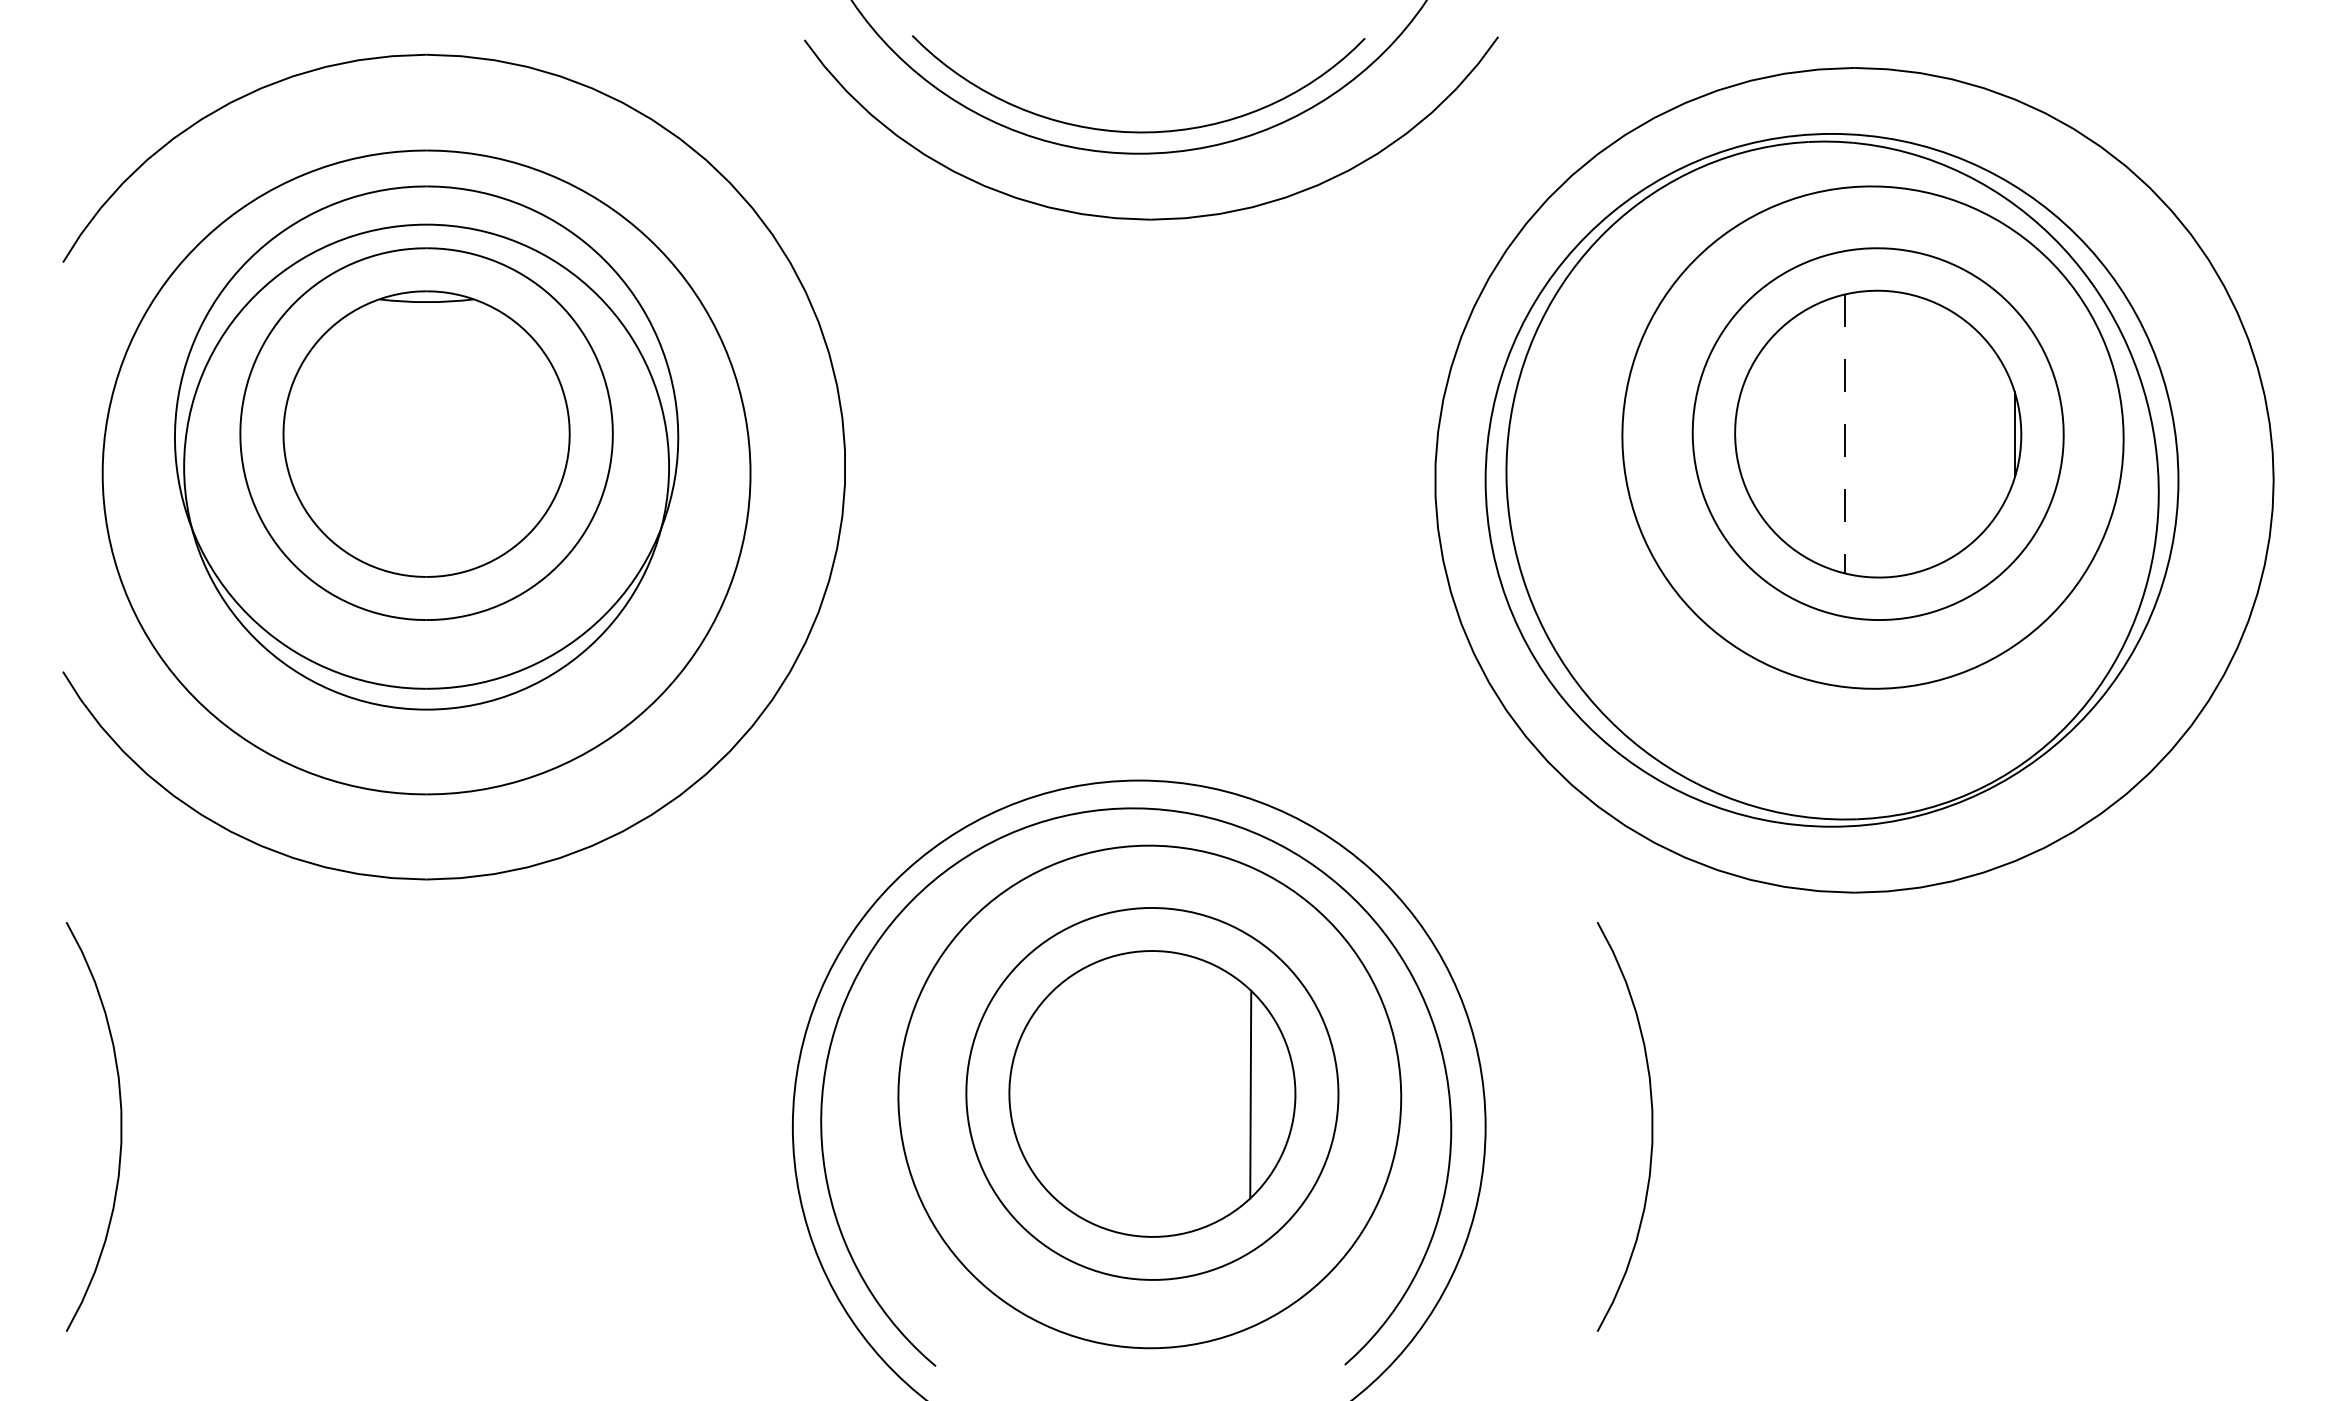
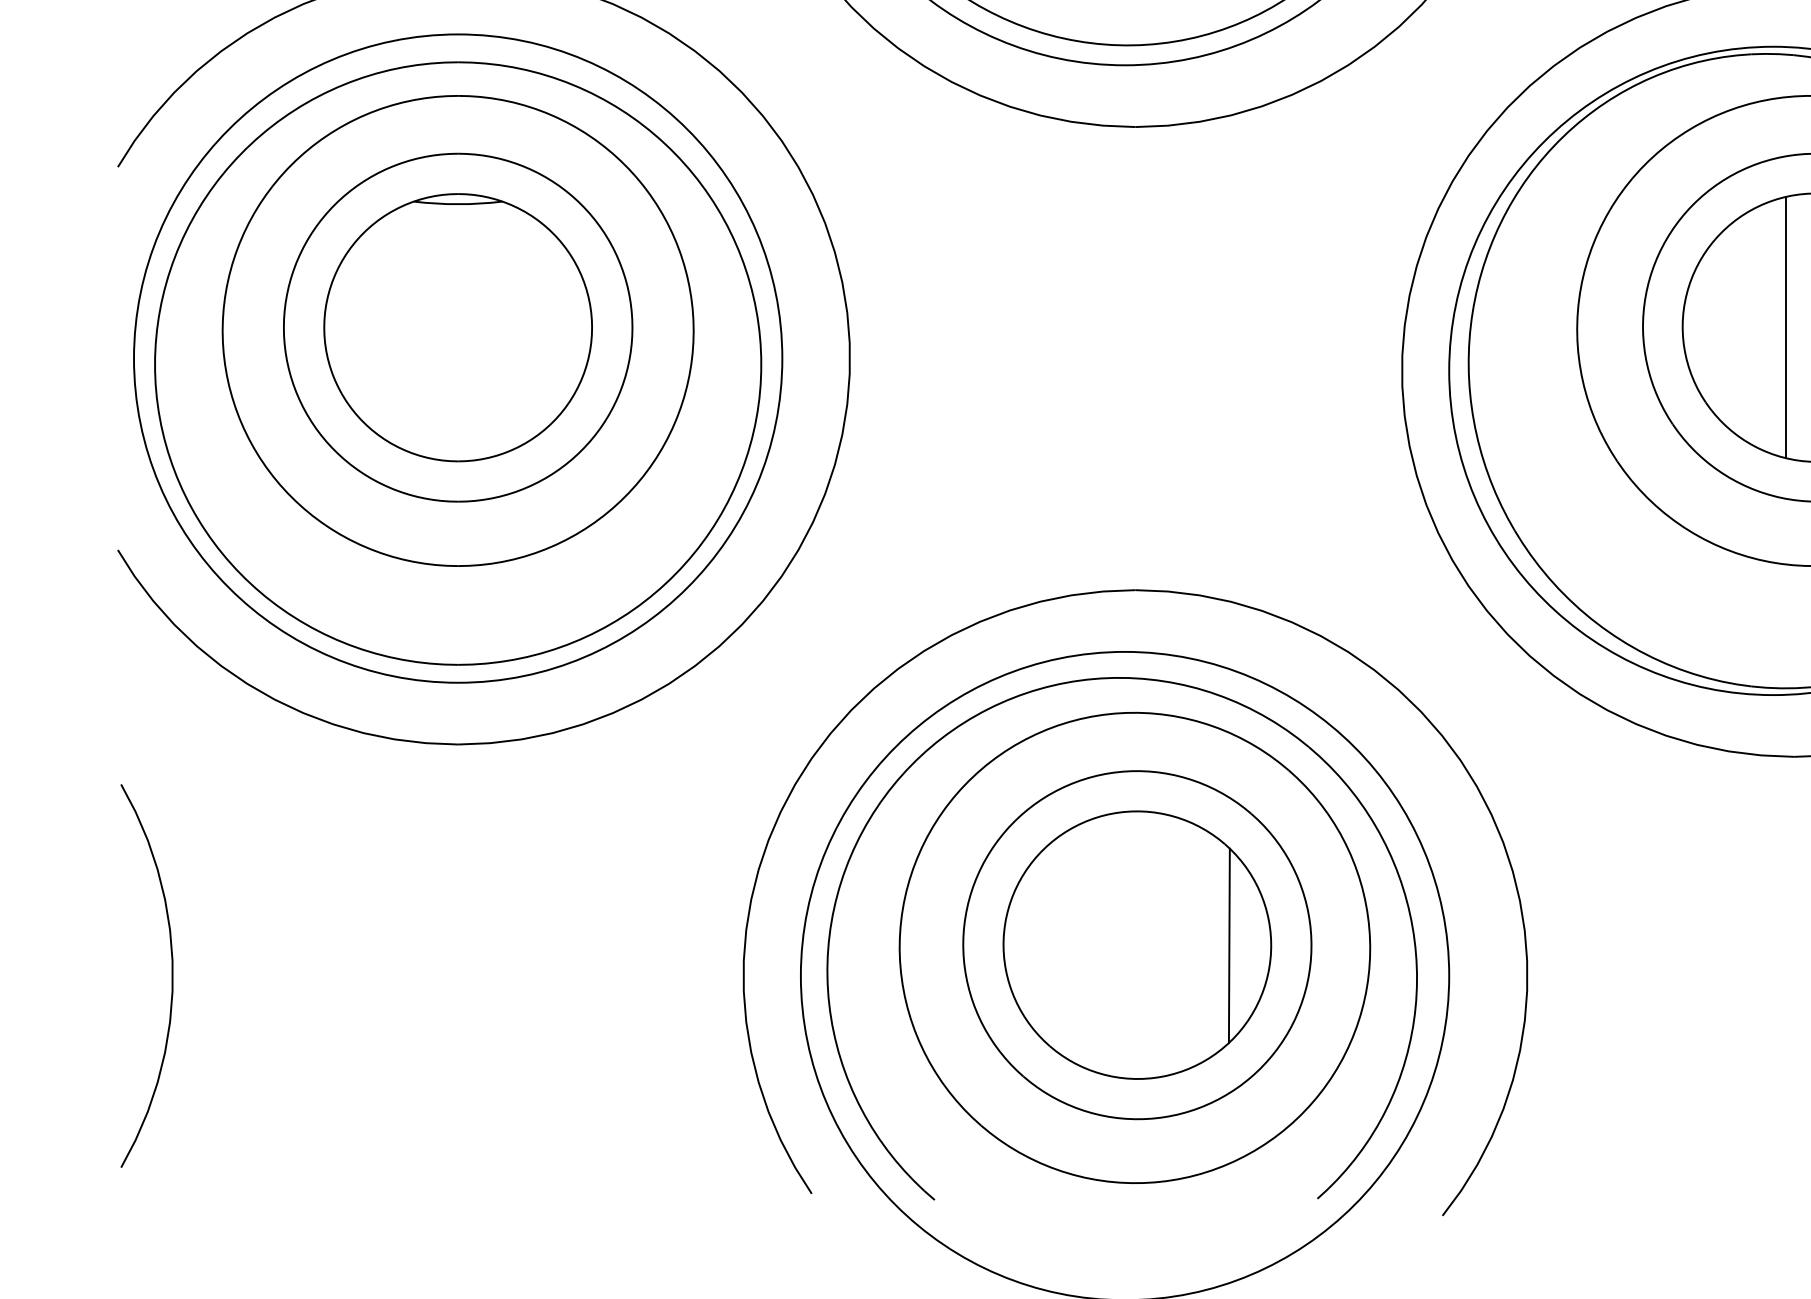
line: (1845, 433) -> (1785, 327), dashed -> solid
circle: (426, 466) -> (458, 357), size x1.43
part: (1136, 716) -> (1122, 591), added
curve: (1651, 1126) -> (1604, 975), removed

